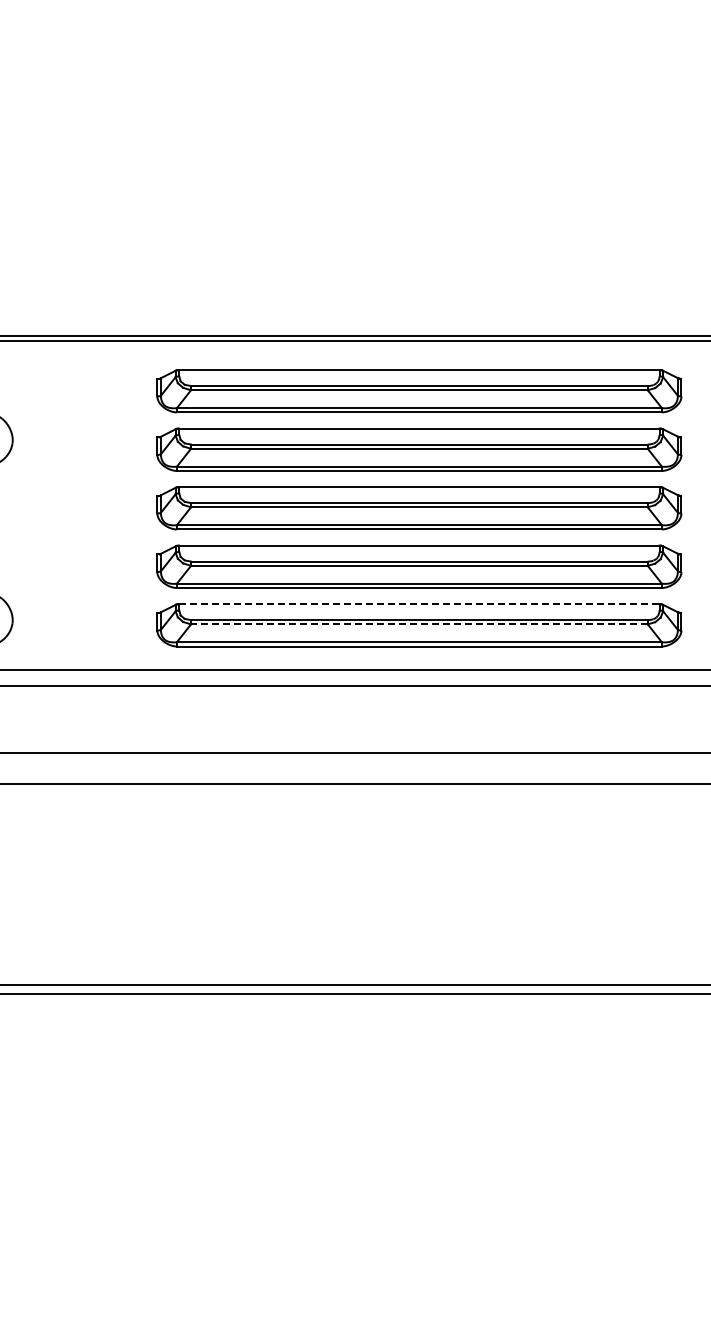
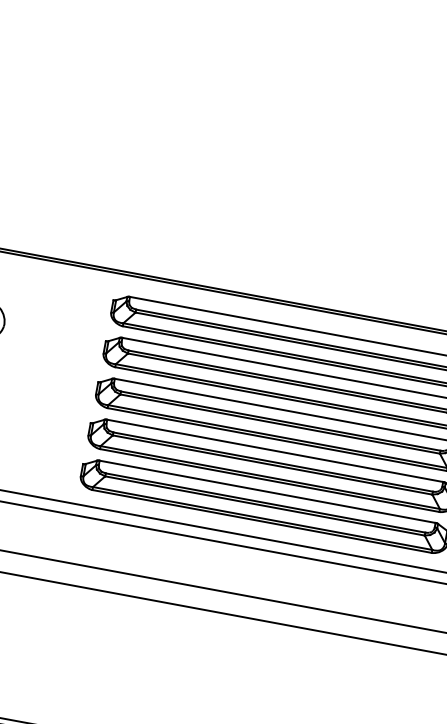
line: (419, 604) -> (267, 492), dashed -> solid
line: (418, 624) -> (264, 505), dashed -> solid

